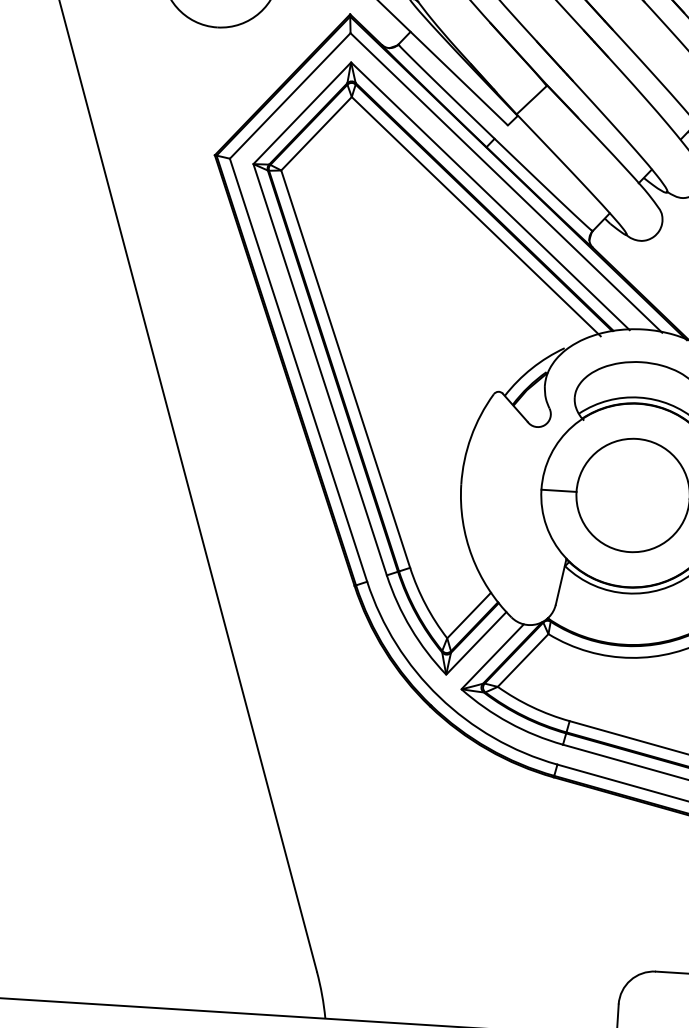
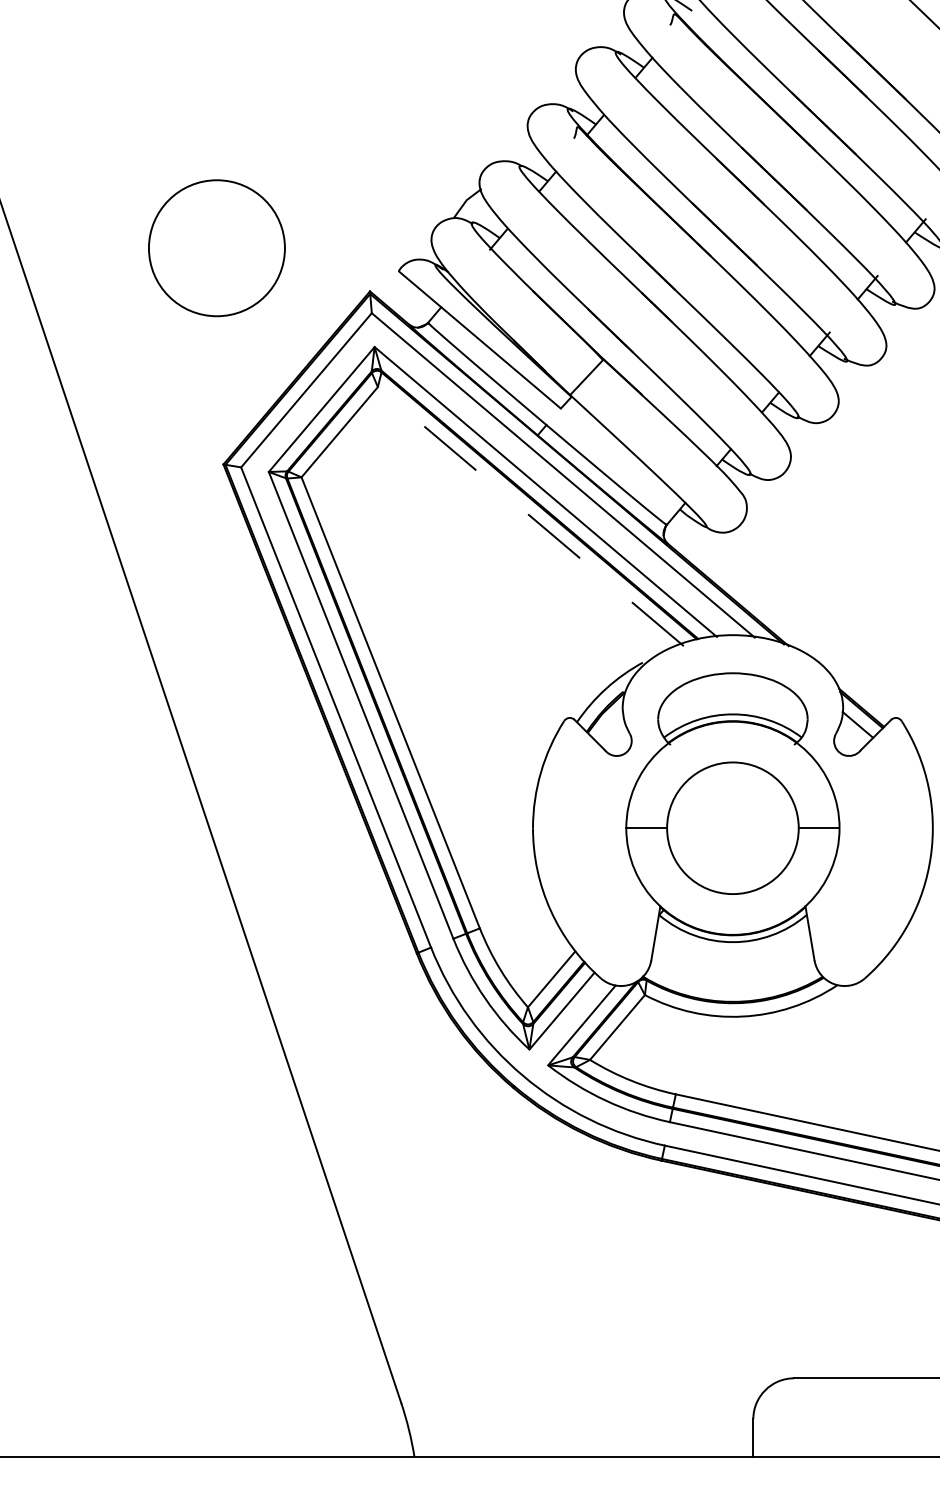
line: (475, 216) -> (530, 516), solid -> dashed

